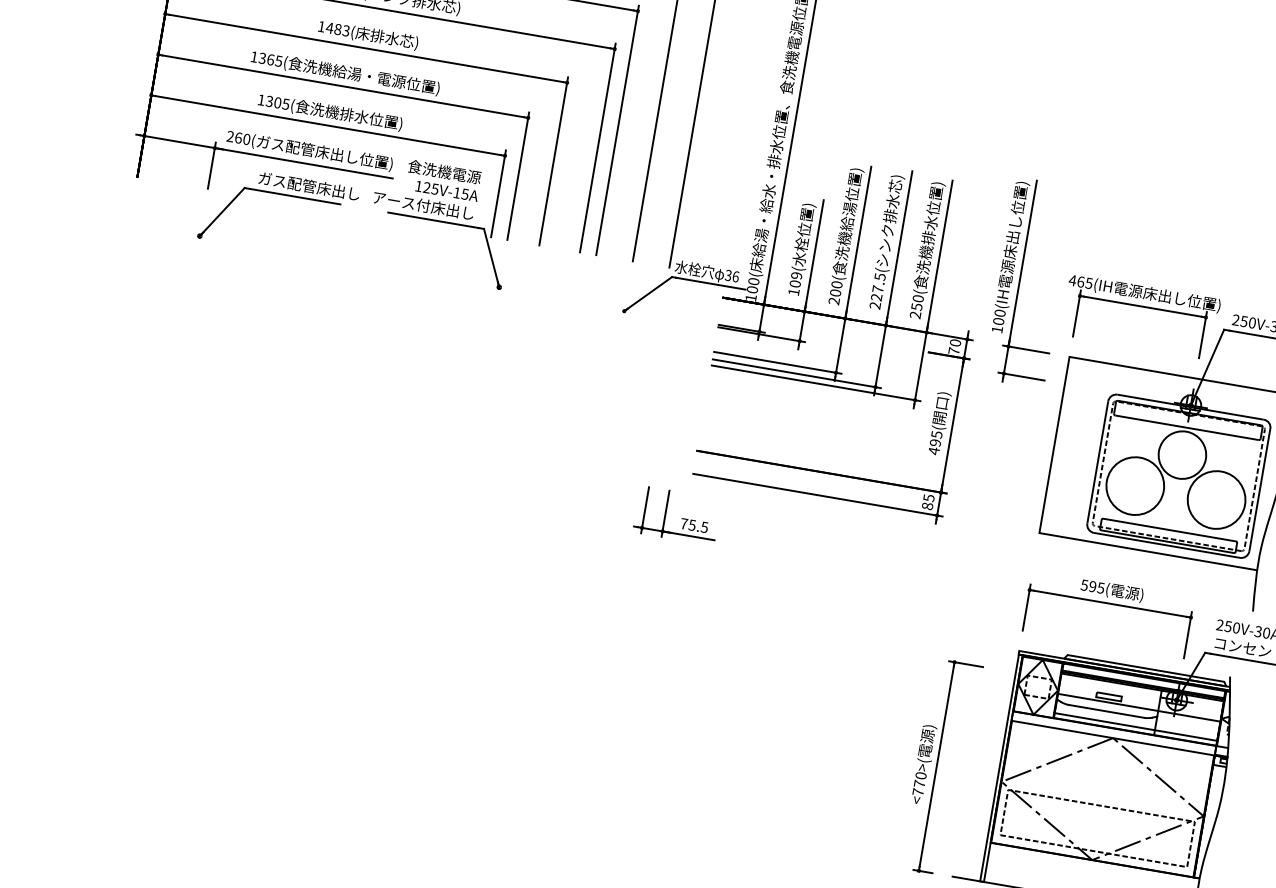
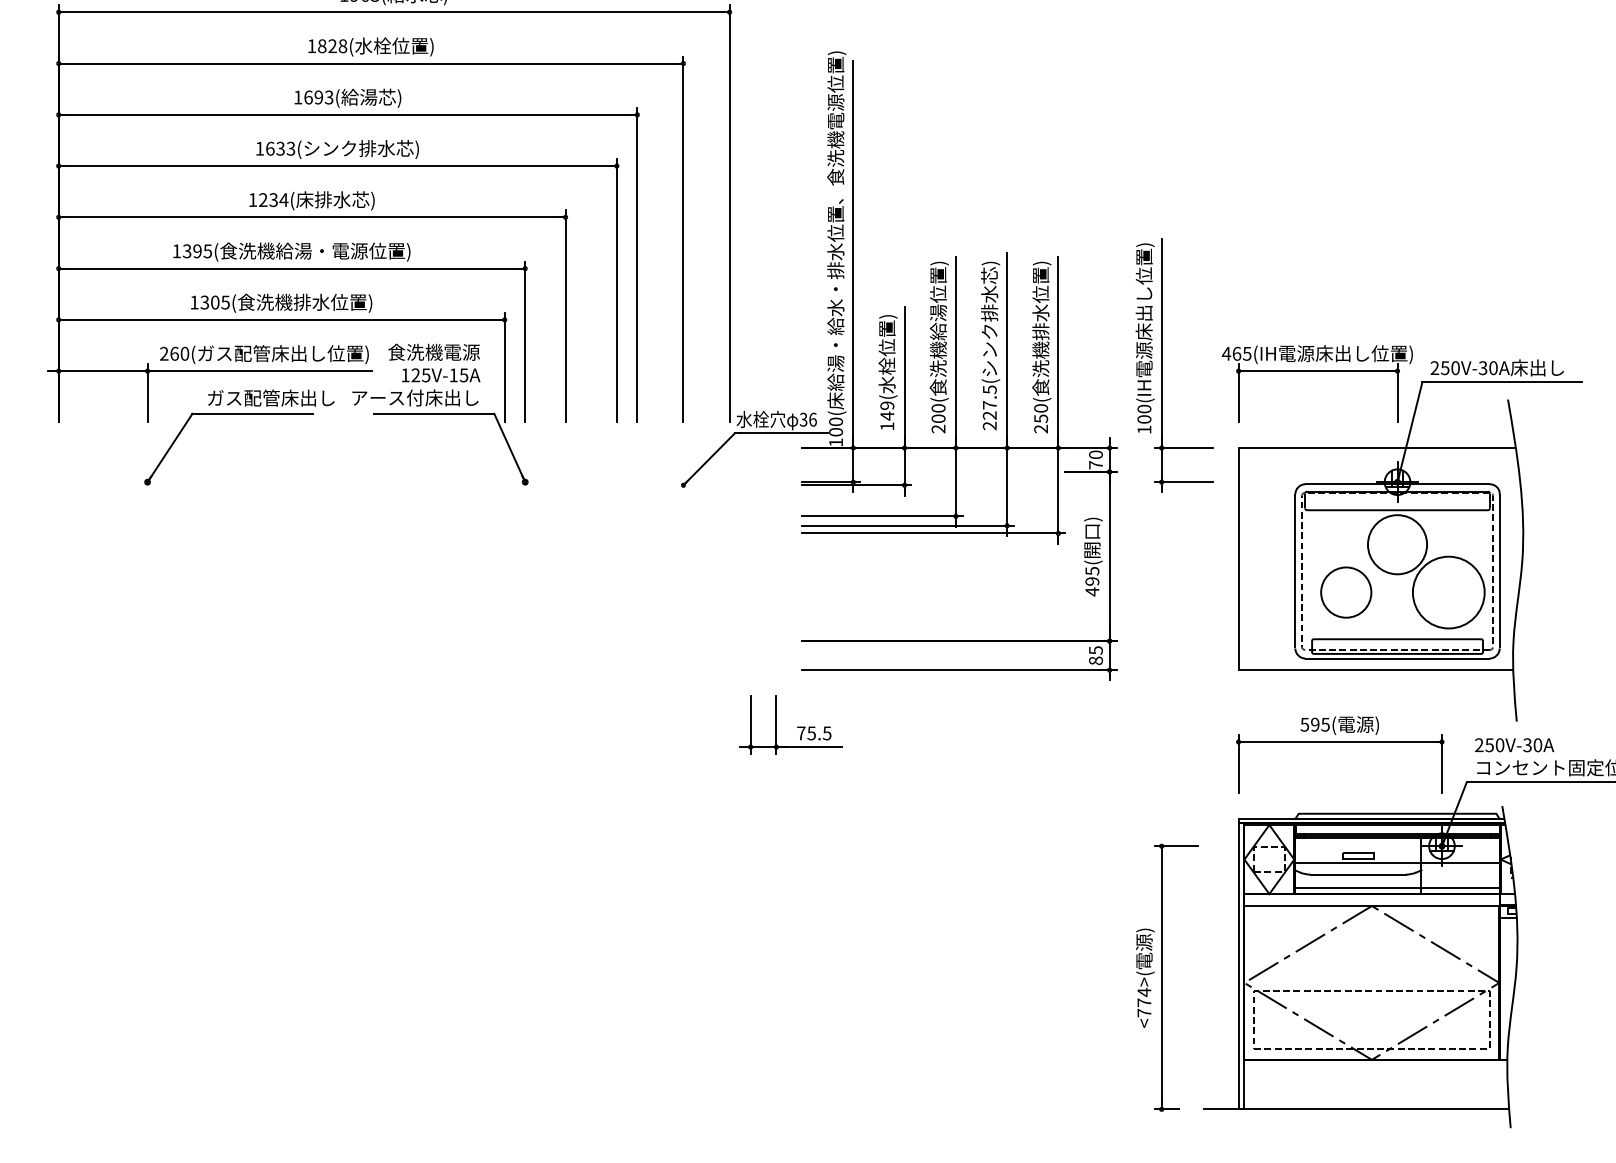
text: (337, 29) -> (273, 200), 1483( -> 1234(
text: (270, 59) -> (197, 251), 1365 -> 1395
text: (795, 283) -> (887, 415), 109( -> 149(
circle: (1135, 486) -> (1346, 592), size x0.7
text: (921, 775) -> (1144, 992), <770> -> <774>

